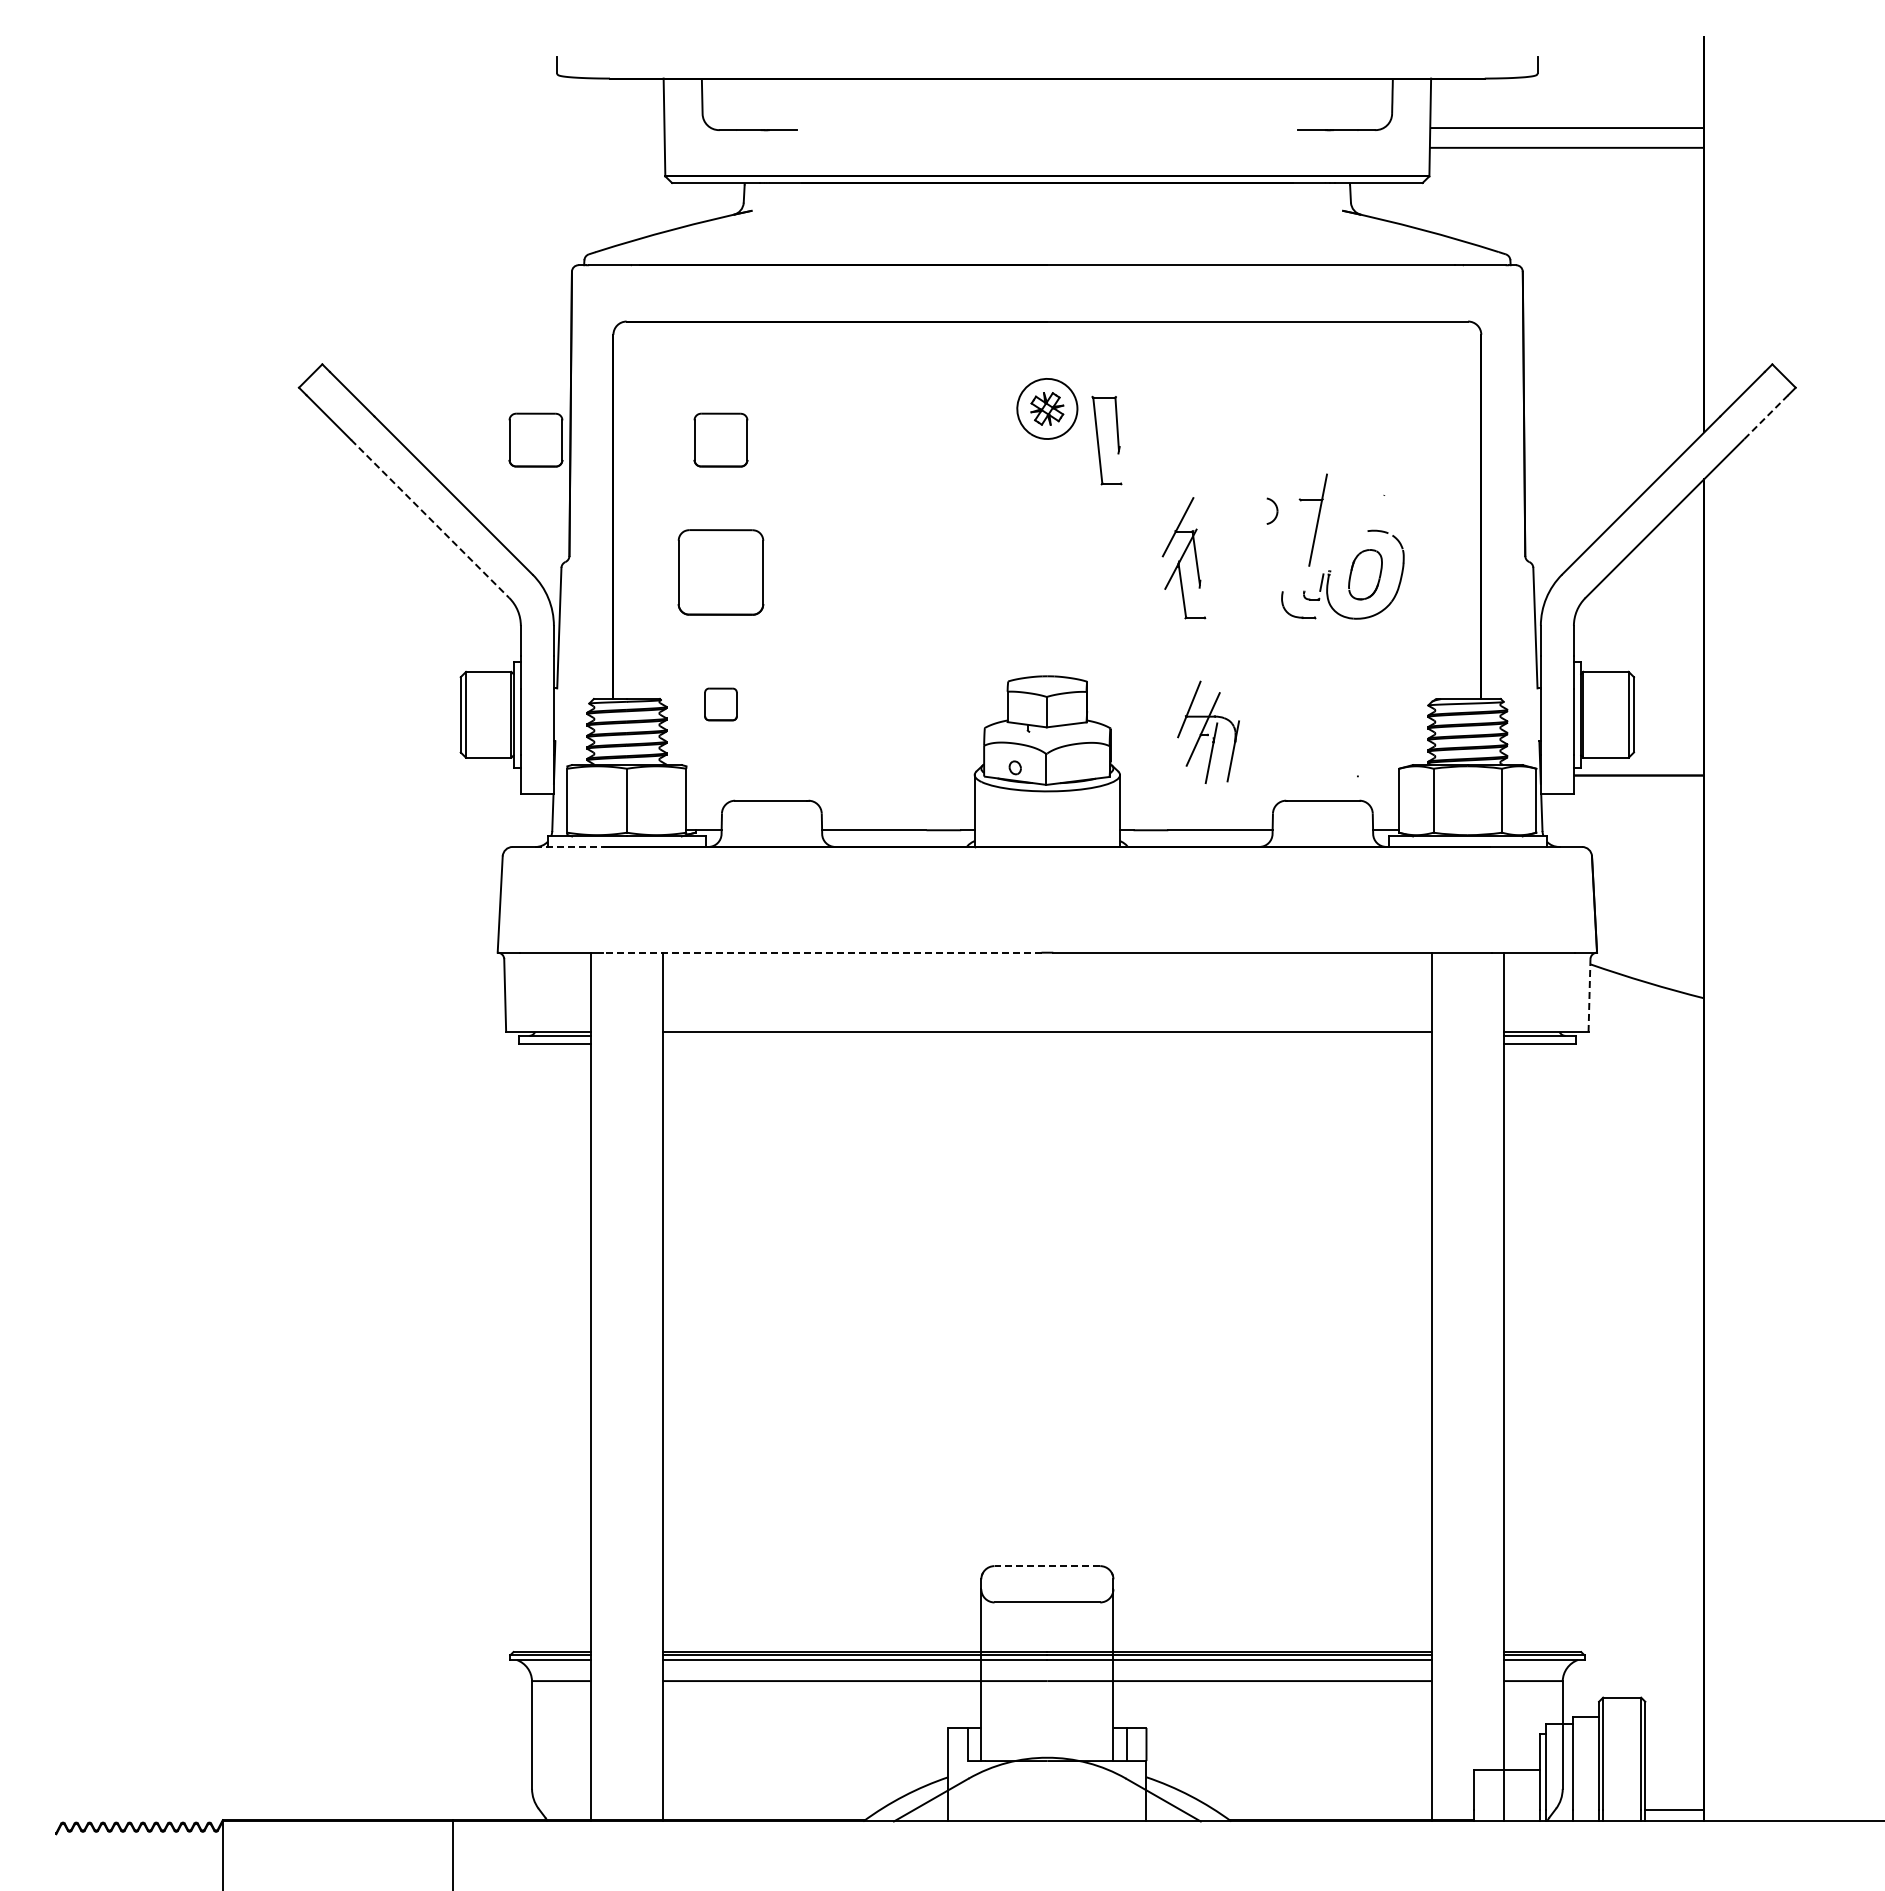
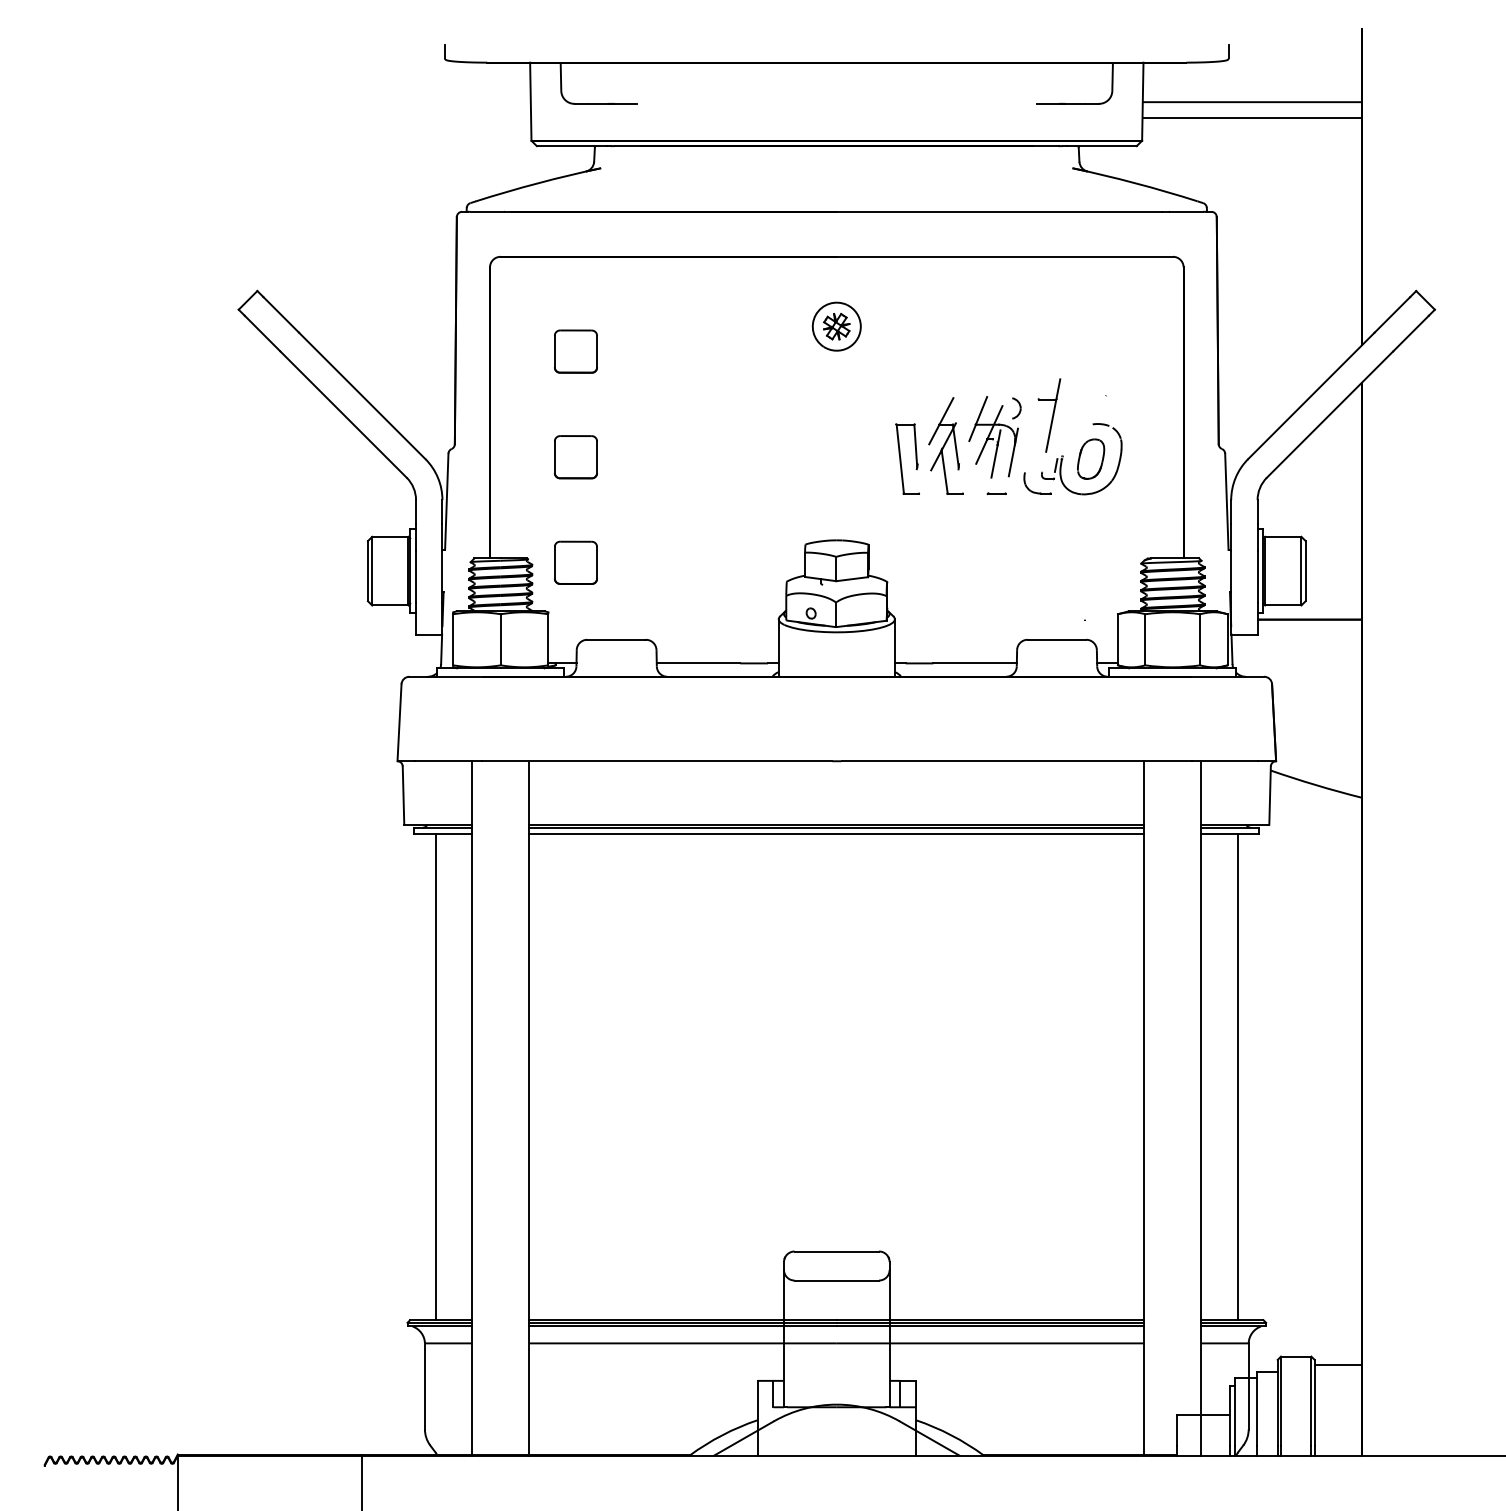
line: (1765, 417) -> (1410, 333), dashed -> solid
part: (535, 439) -> (427, 351), removed
part: (1098, 440) -> (900, 458), moved
line: (430, 518) -> (343, 414), dashed -> solid
part: (720, 571) -> (575, 456), size x0.62
part: (1247, 617) -> (996, 493), added
part: (720, 704) -> (575, 562), size x1.67
part: (1208, 731) -> (993, 436), moved
line: (569, 846) -> (454, 676), dashed -> solid
line: (821, 952) -> (656, 761), dashed -> solid
line: (1589, 995) -> (1270, 795), dashed -> solid
line: (1047, 1035) -> (836, 827), added
line: (1047, 1043) -> (836, 833), added
line: (545, 1347) -> (435, 1076), added
line: (1549, 1347) -> (1238, 1076), added
line: (1047, 1566) -> (836, 1251), dashed -> solid
line: (1674, 1809) -> (1338, 1364), moved

